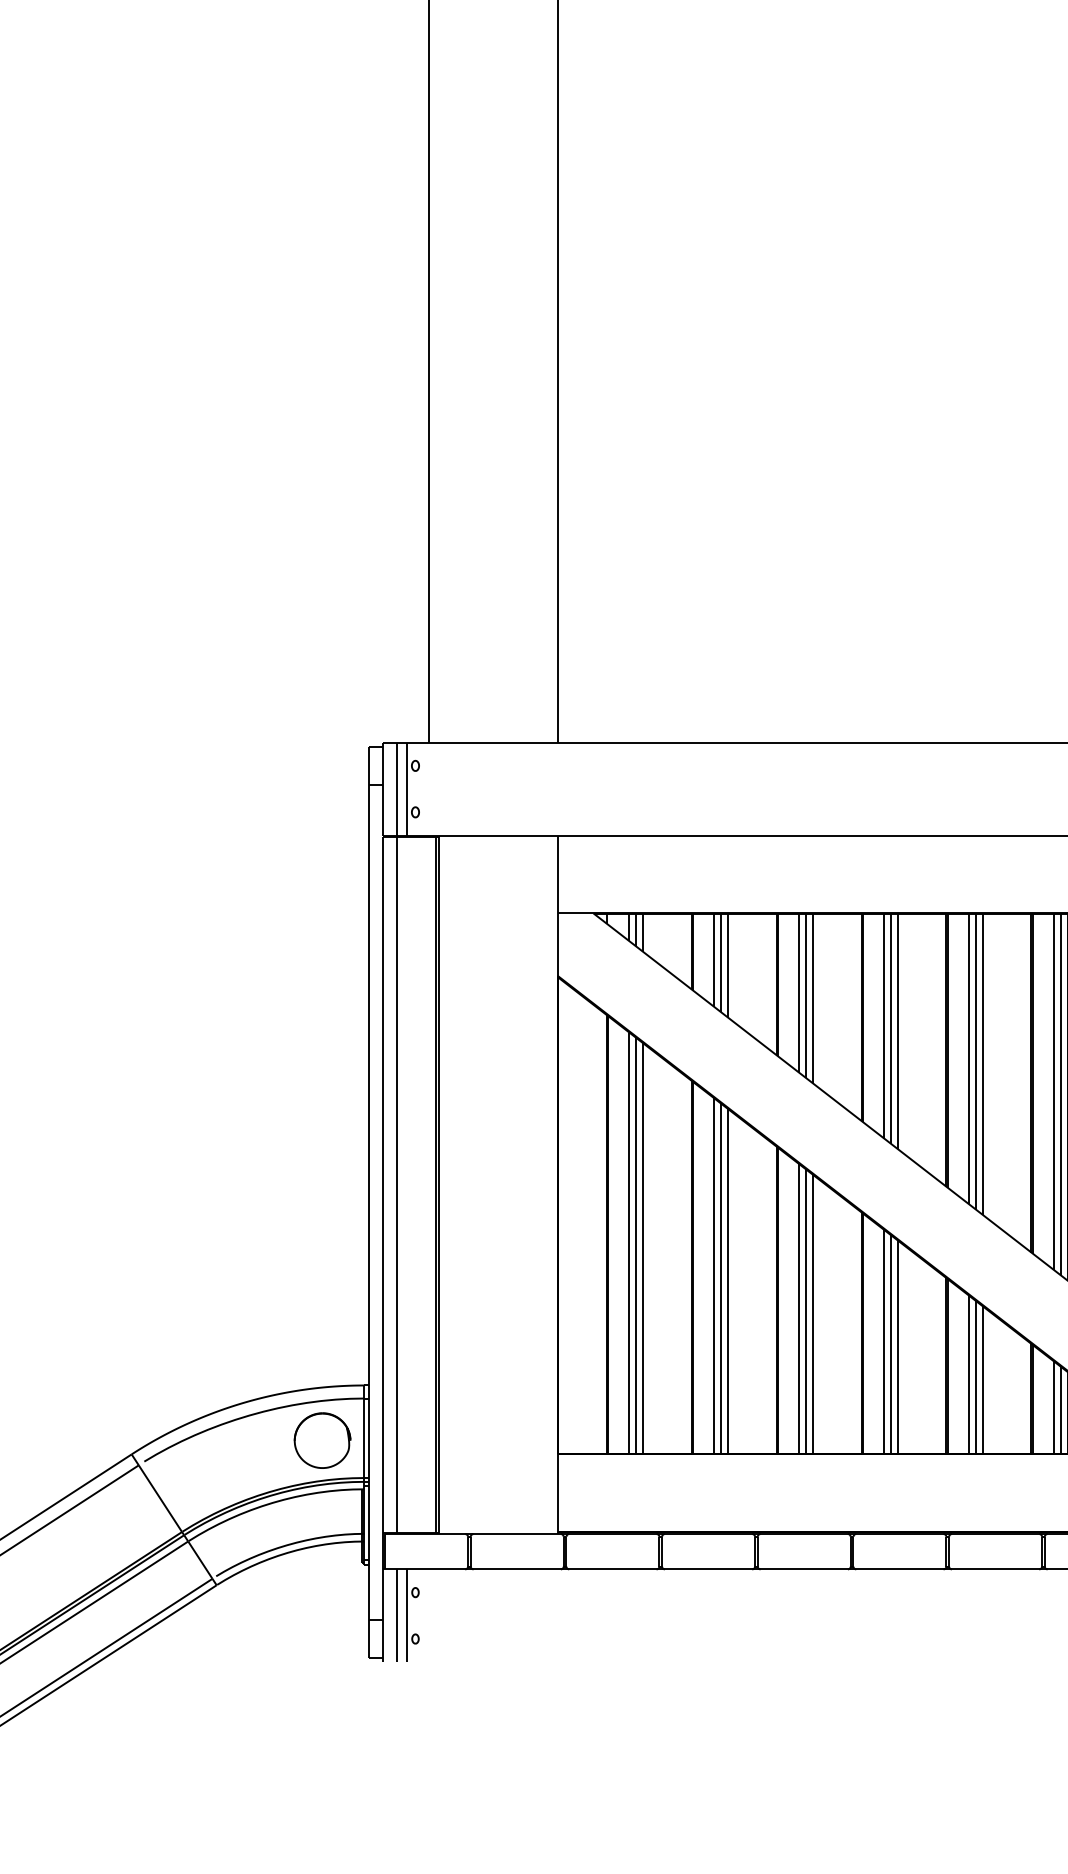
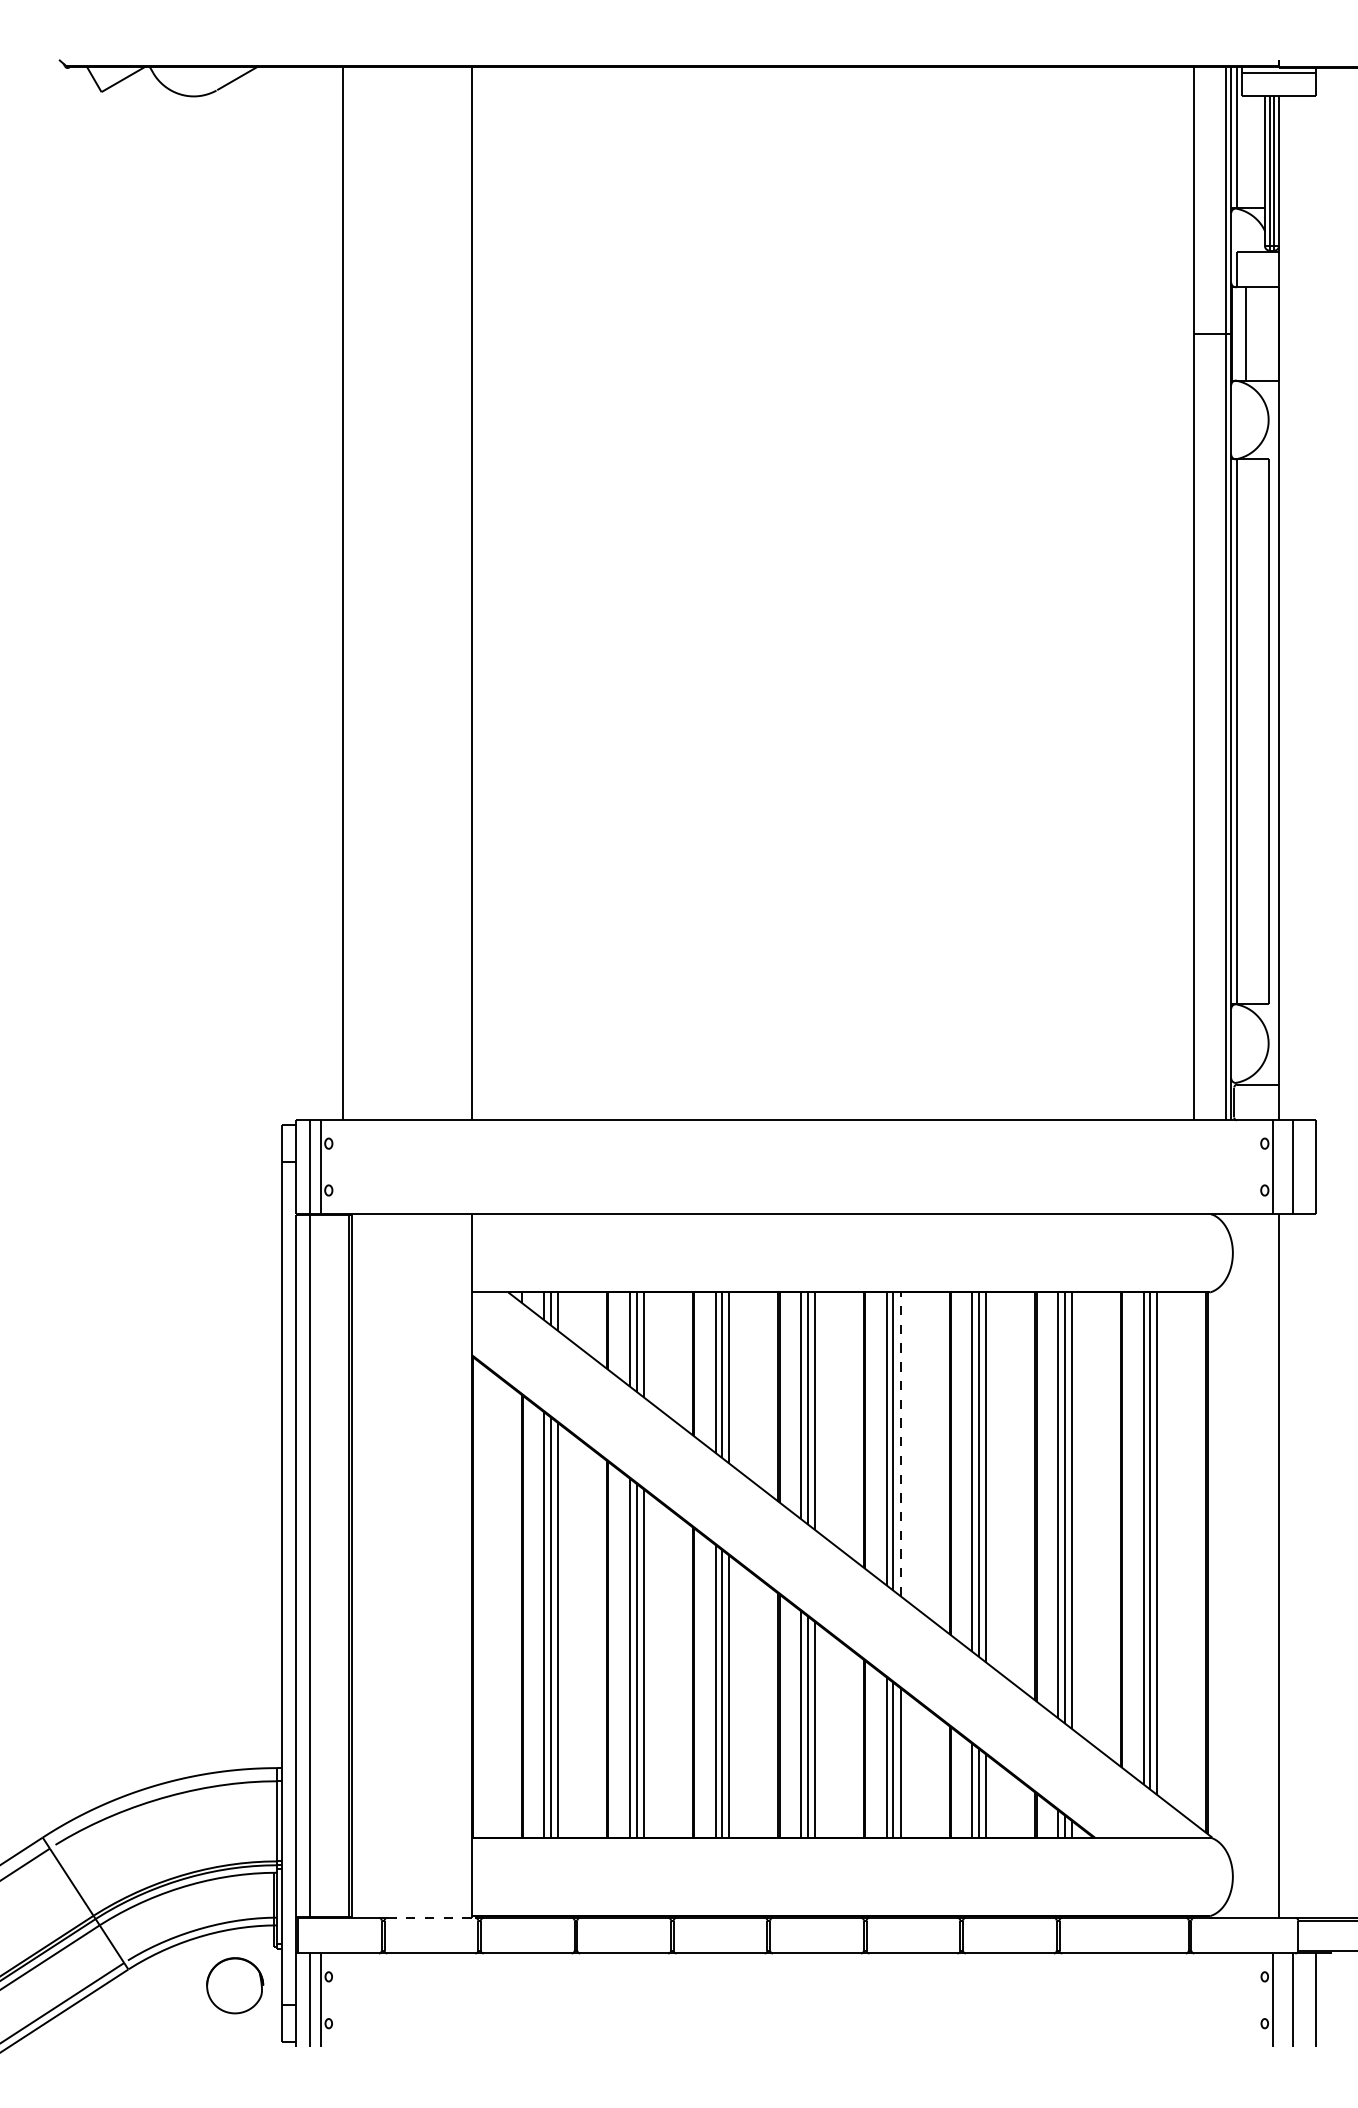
line: (982, 1064) -> (900, 1444), solid -> dashed
part: (322, 1440) -> (235, 1985), moved
line: (517, 1533) -> (431, 1917), solid -> dashed

